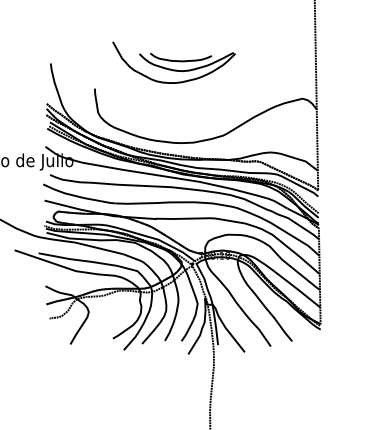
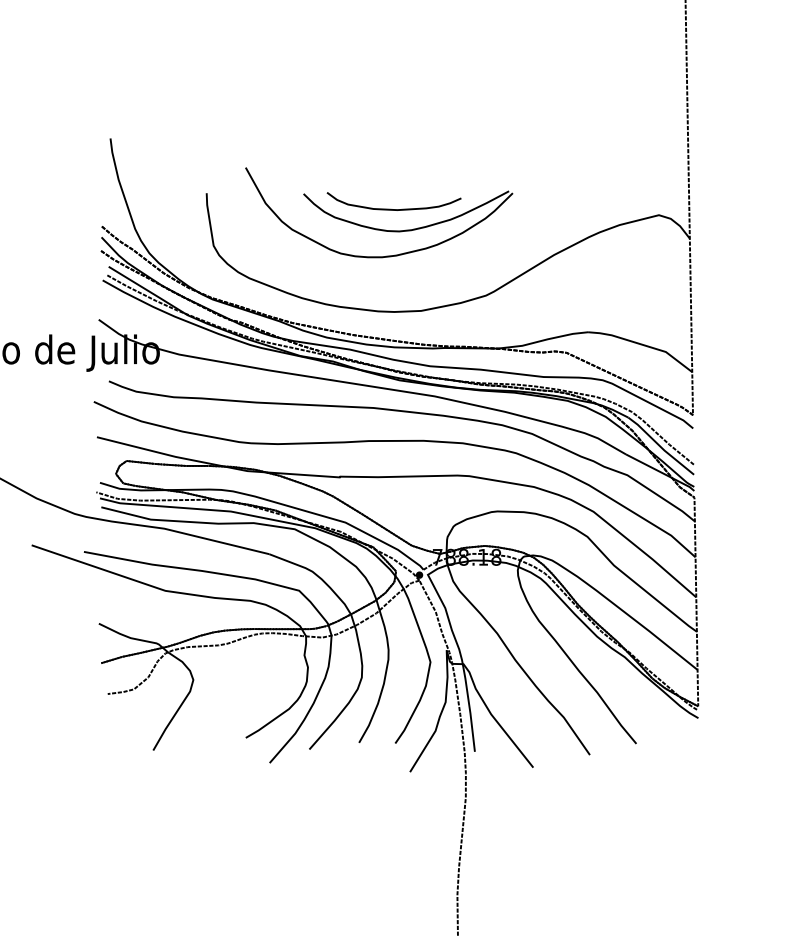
part: (173, 62) -> (377, 212), moved

